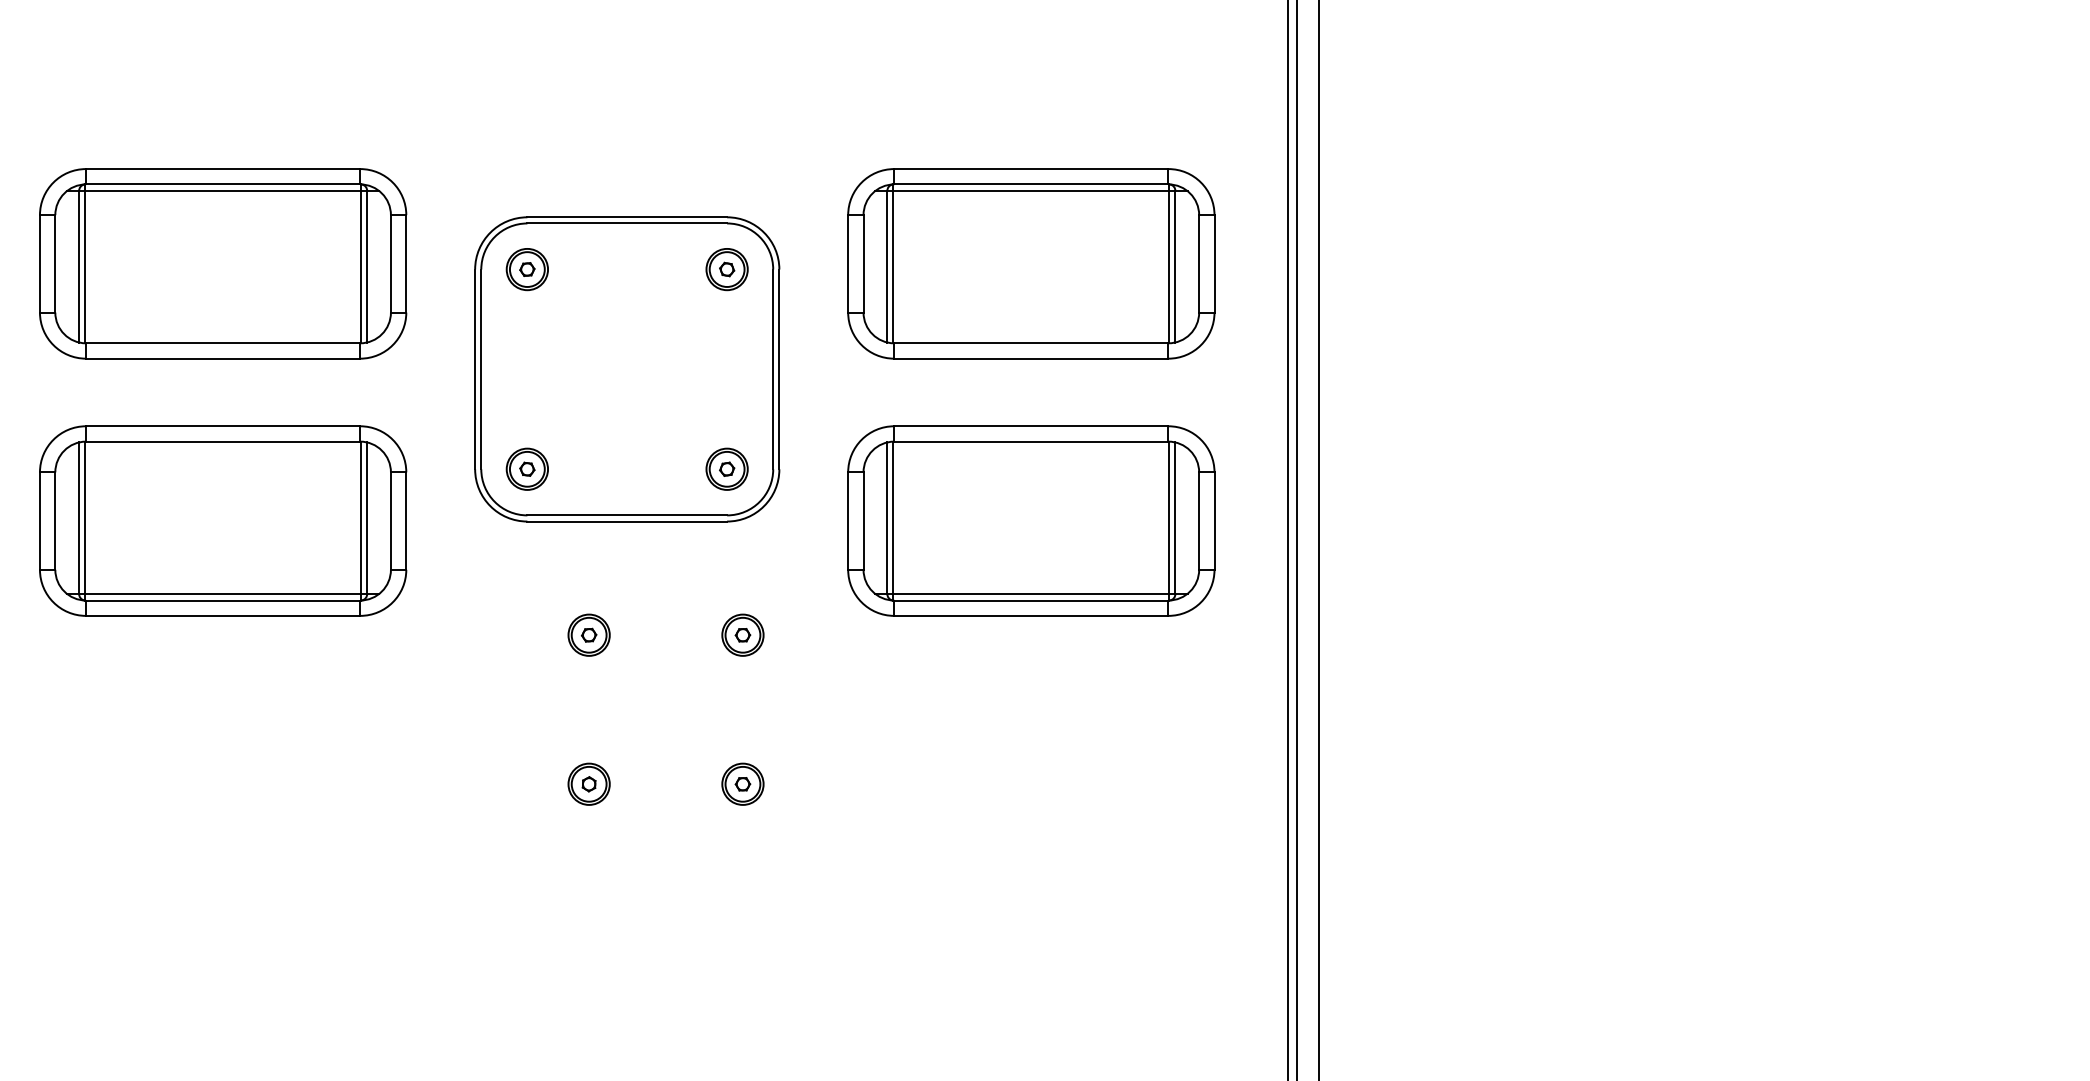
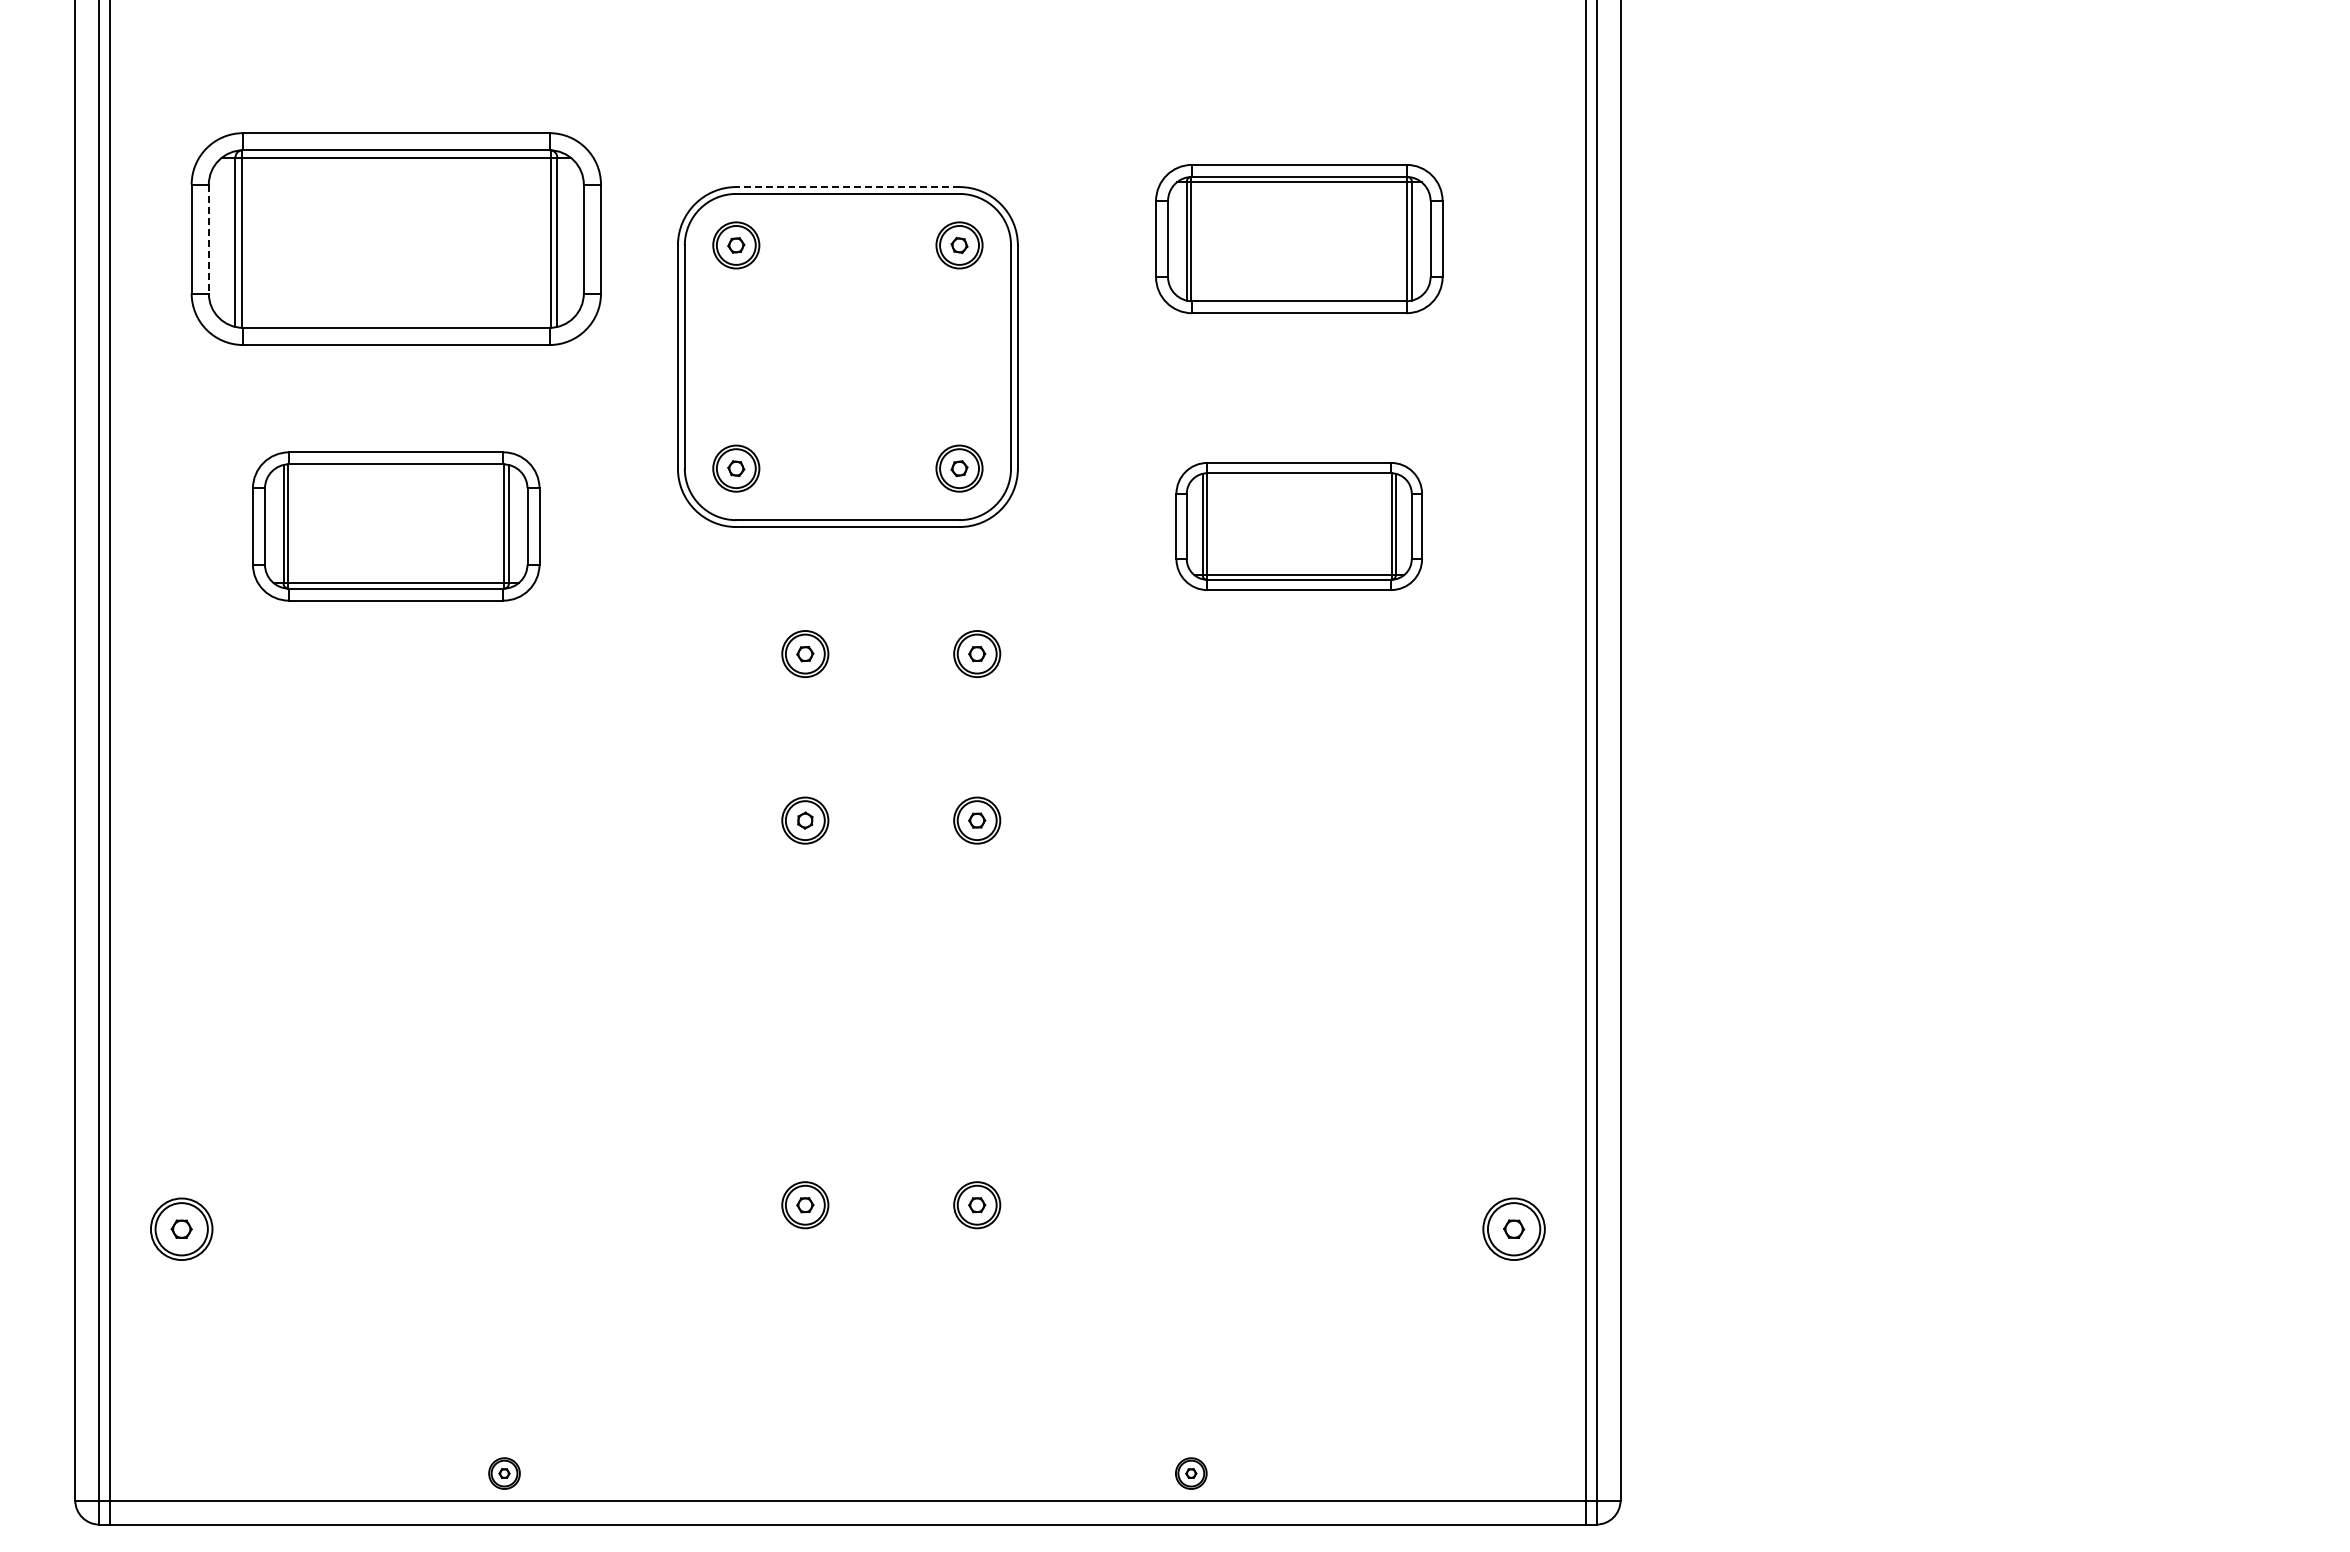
line: (626, 217) -> (847, 187), solid -> dashed
part: (1030, 263) -> (1298, 238), size x0.7
line: (55, 264) -> (208, 239), solid -> dashed
part: (222, 521) -> (395, 526), size x0.7
part: (1030, 521) -> (1298, 526), size x0.6

